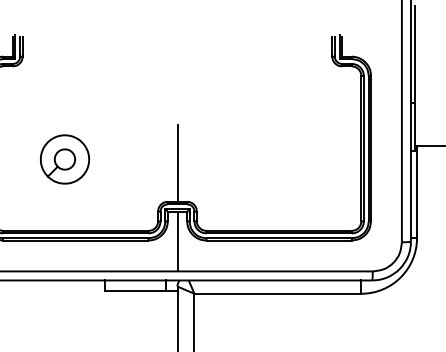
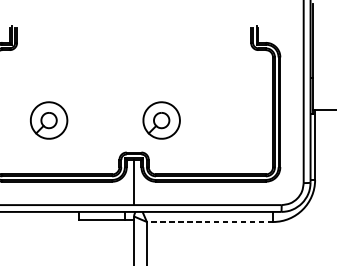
part: (214, 159) -> (162, 120), added
line: (177, 162) -> (134, 122), removed
line: (277, 293) -> (209, 221), solid -> dashed

